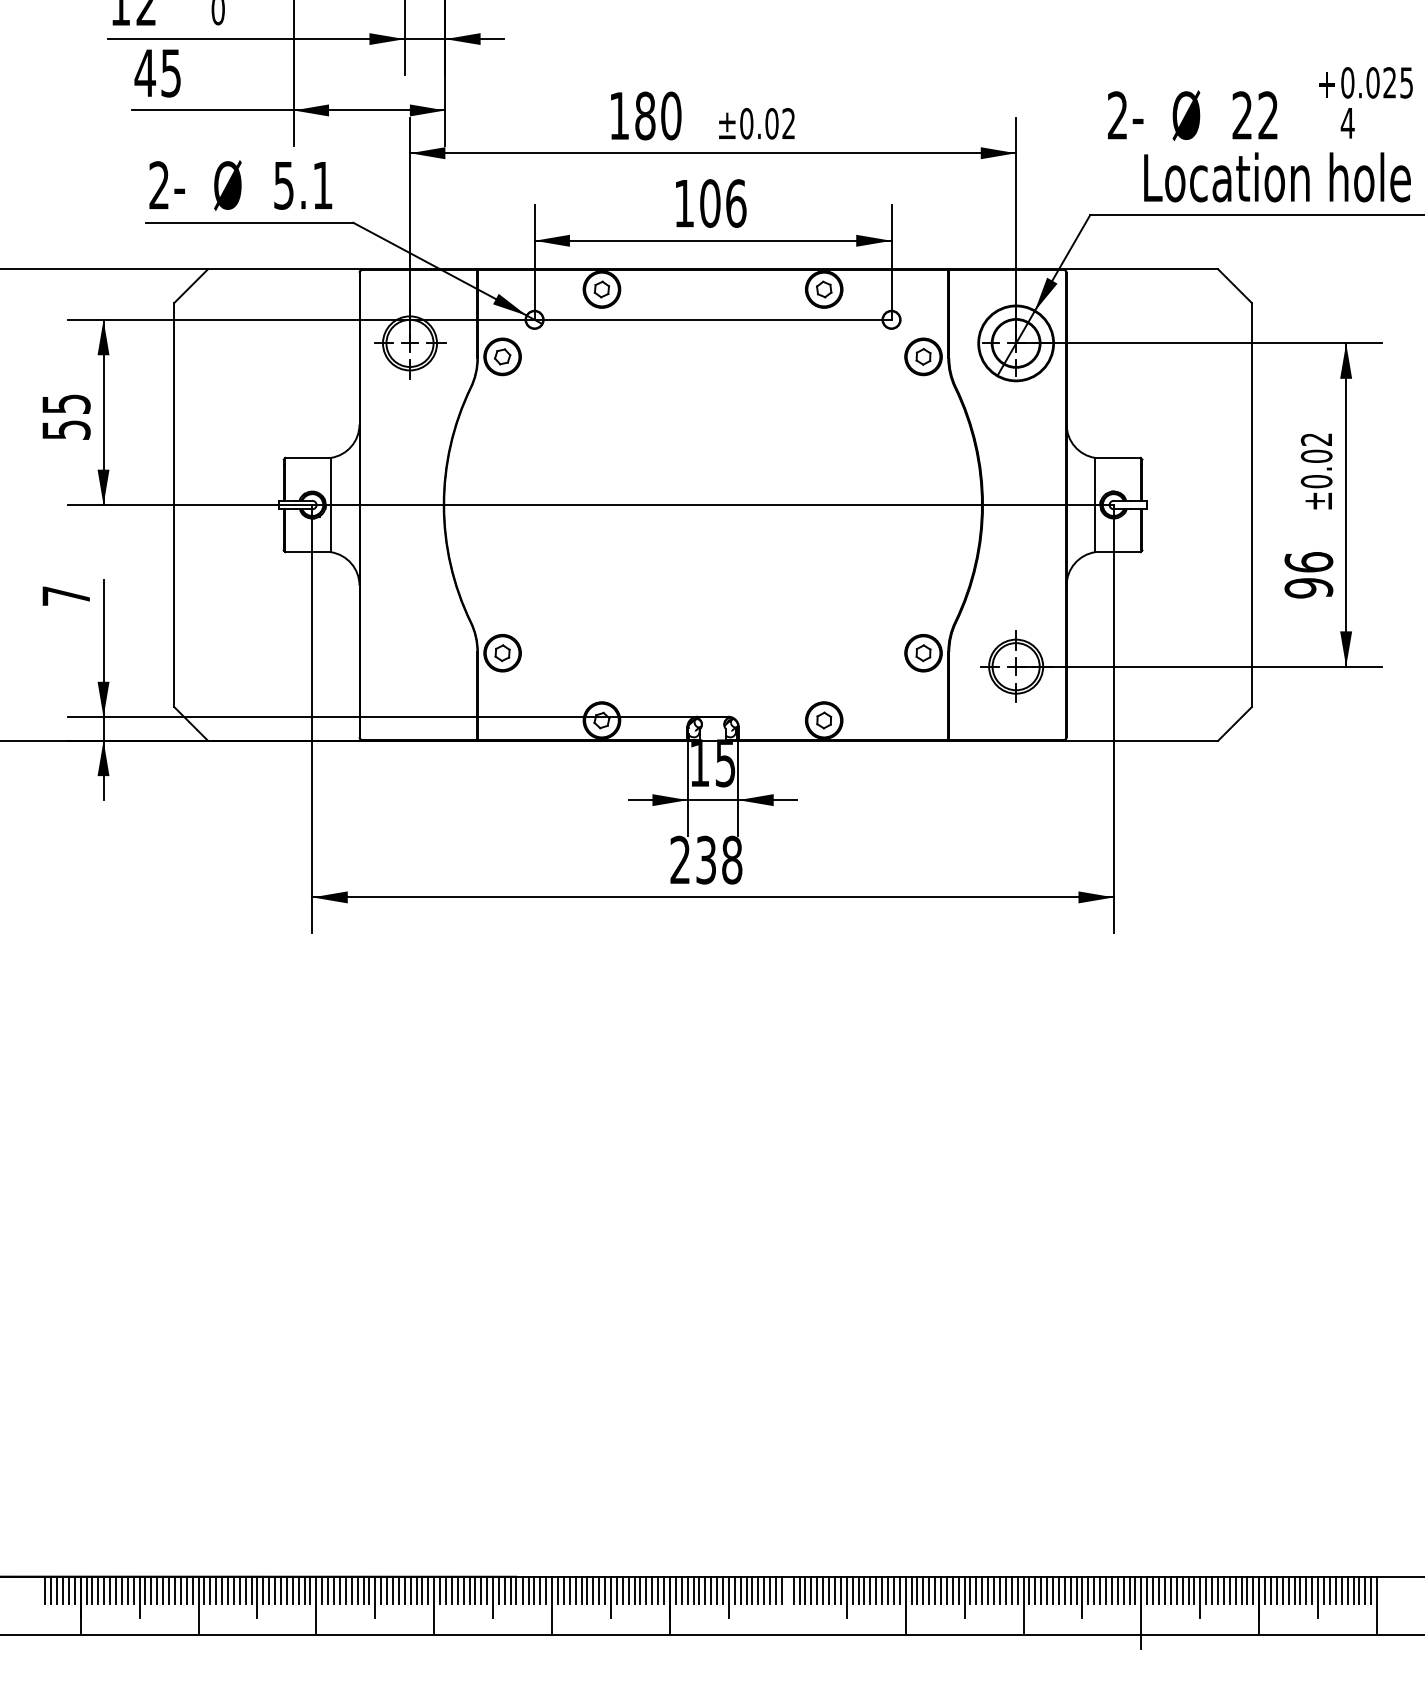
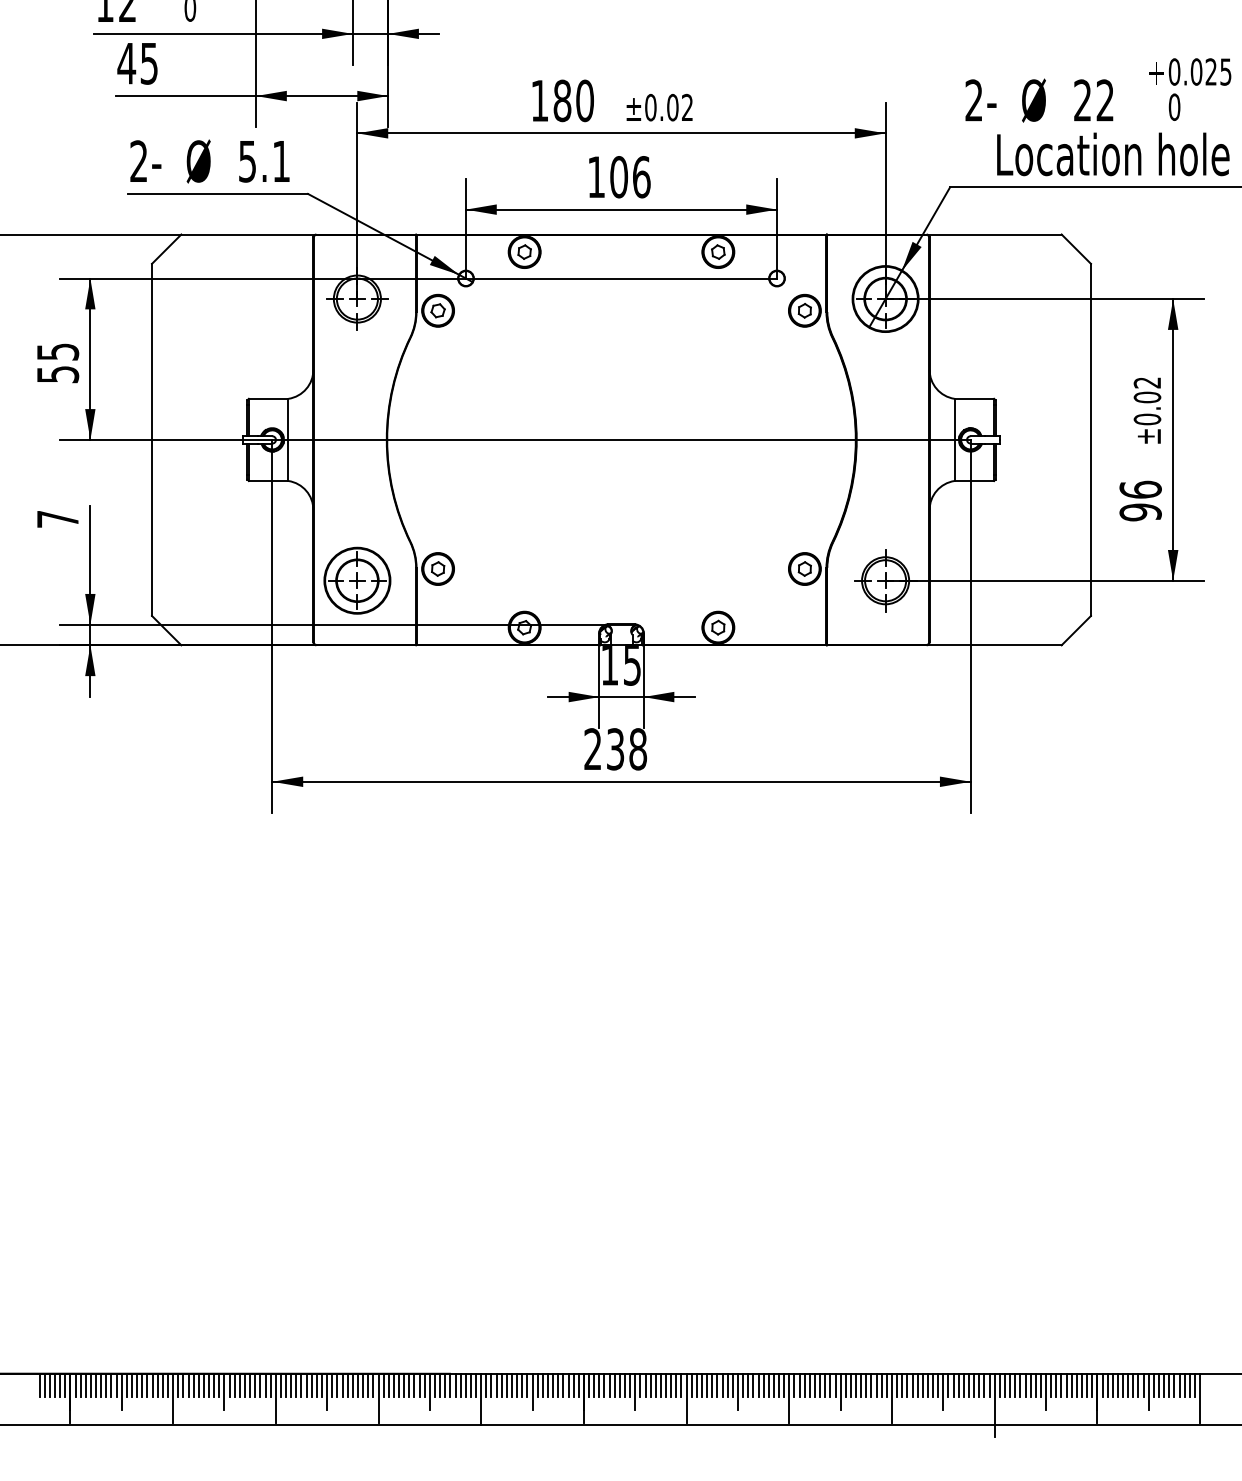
text: (1347, 122) -> (1174, 106), 4 -> 0
part: (410, 666) -> (357, 580), added
line: (787, 1605) -> (686, 1398), added

